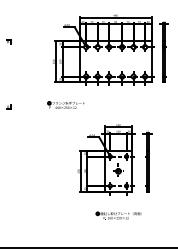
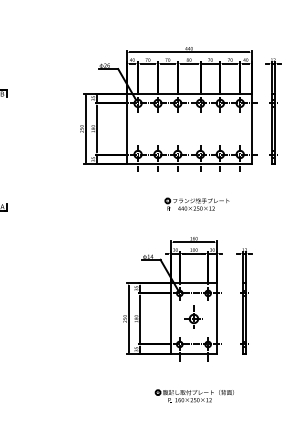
part: (65, 104) -> (195, 202), moved

